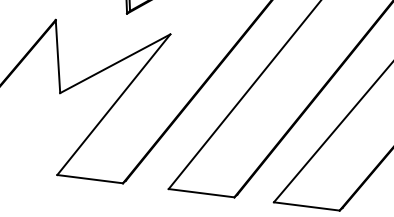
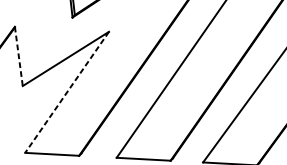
line: (57, 56) -> (18, 56), solid -> dashed
line: (113, 105) -> (66, 93), solid -> dashed

